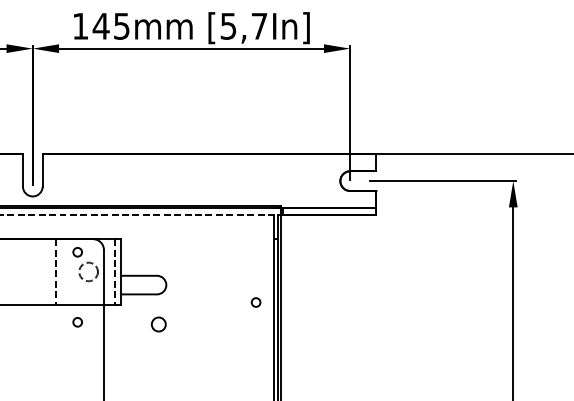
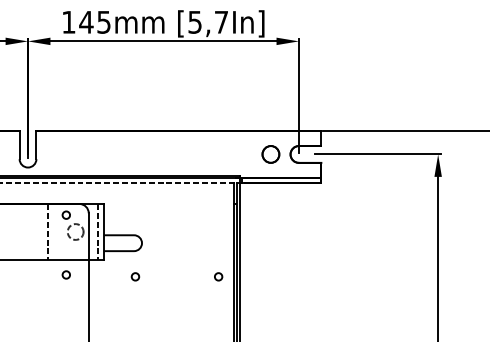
part: (317, 180) -> (271, 153), added
circle: (255, 302) -> (218, 276), moved
circle: (158, 324) -> (135, 276), size x0.62

